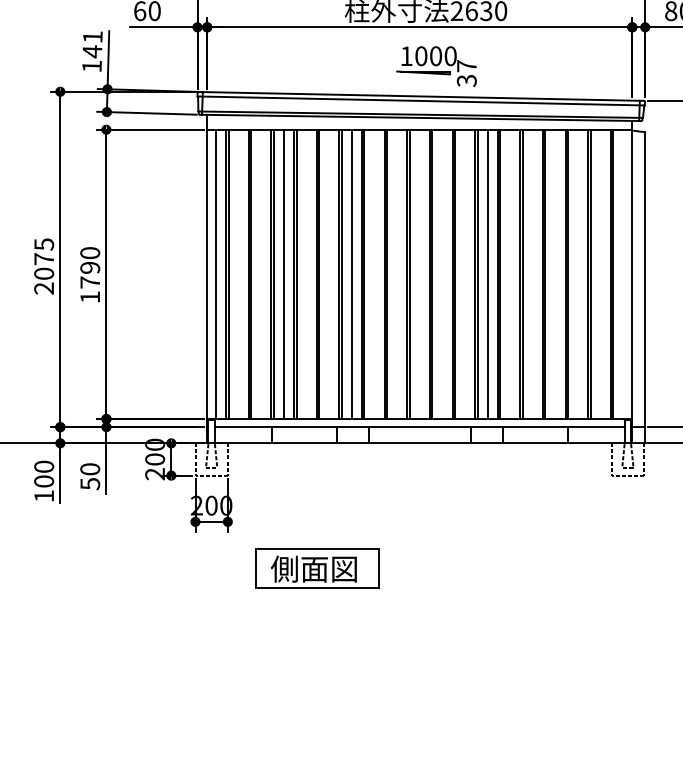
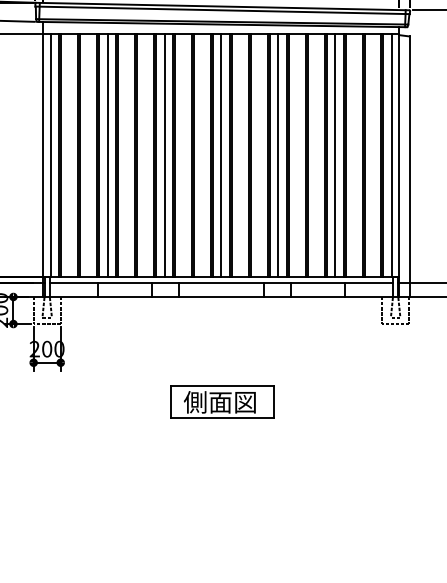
line: (419, 274) -> (221, 155), added
line: (555, 274) -> (335, 155), added
line: (623, 274) -> (391, 155), added
part: (317, 568) -> (222, 401), moved

